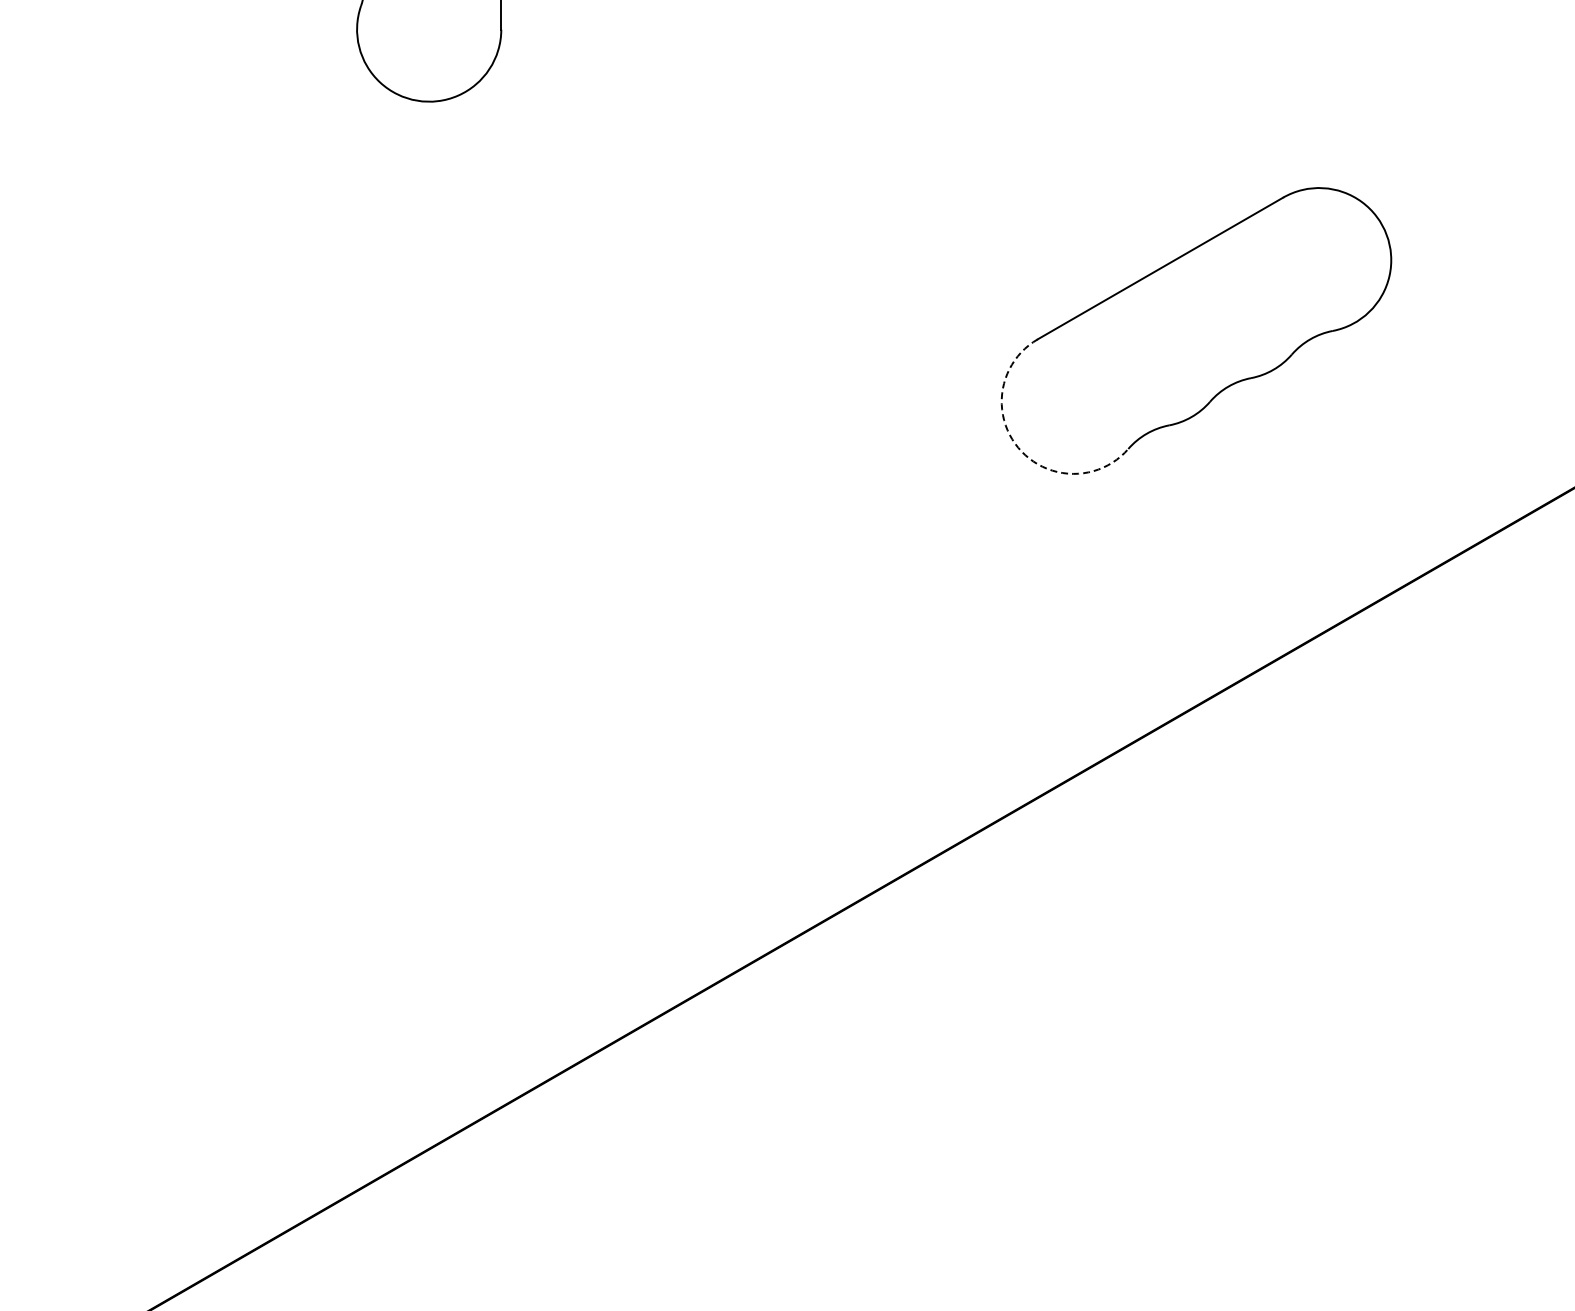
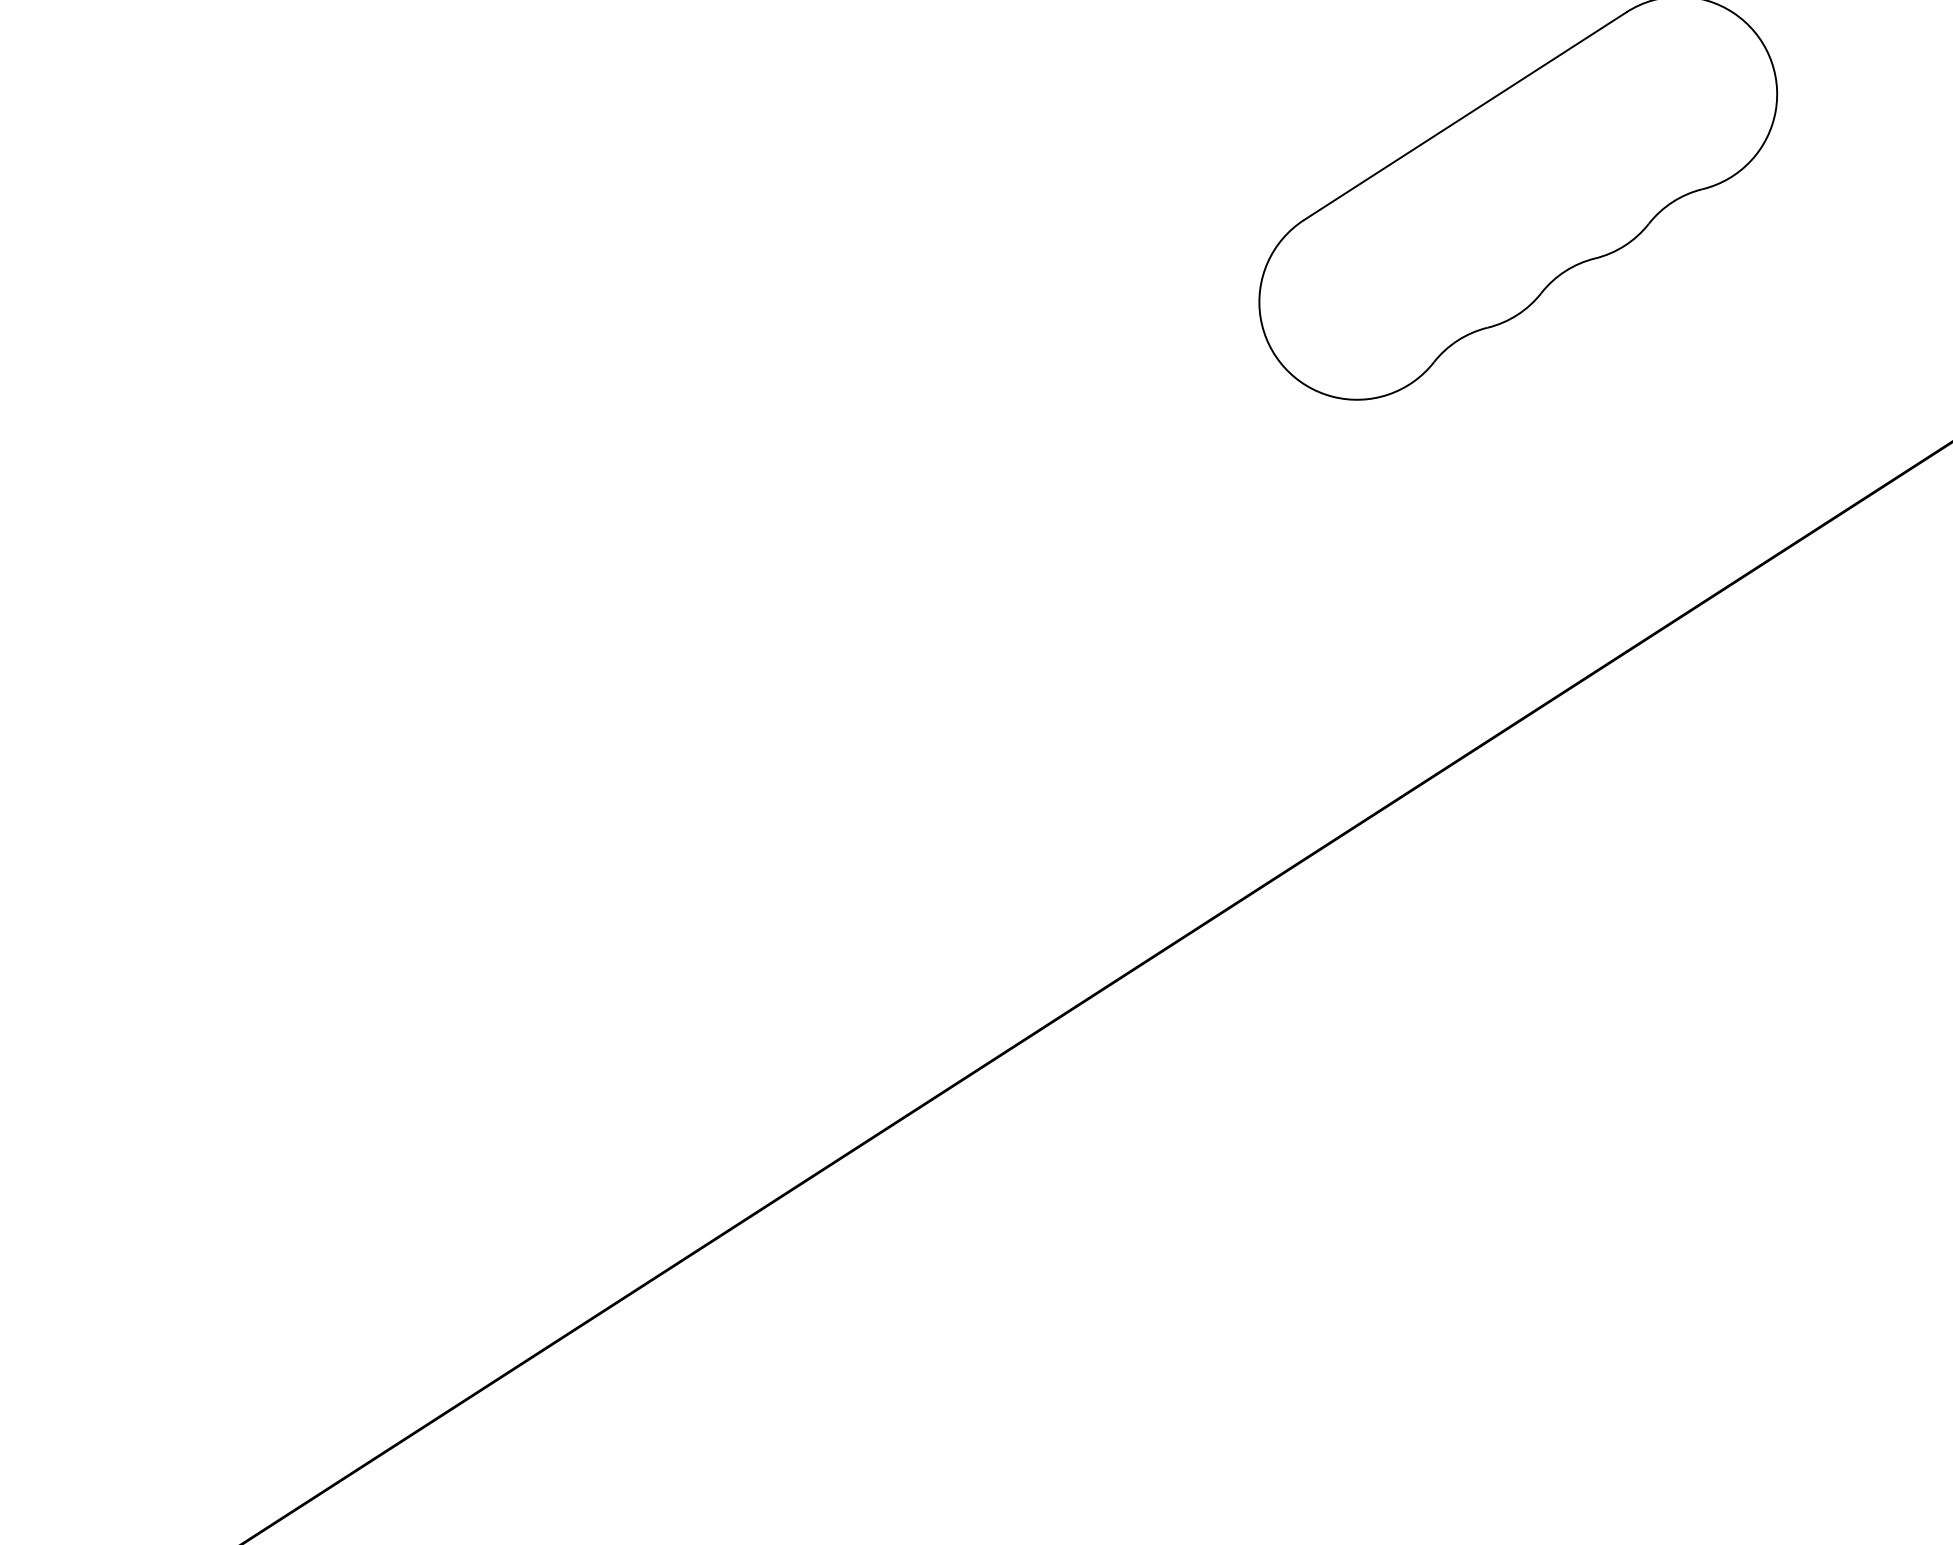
arc: (1018, 447) -> (1285, 367), dashed -> solid

